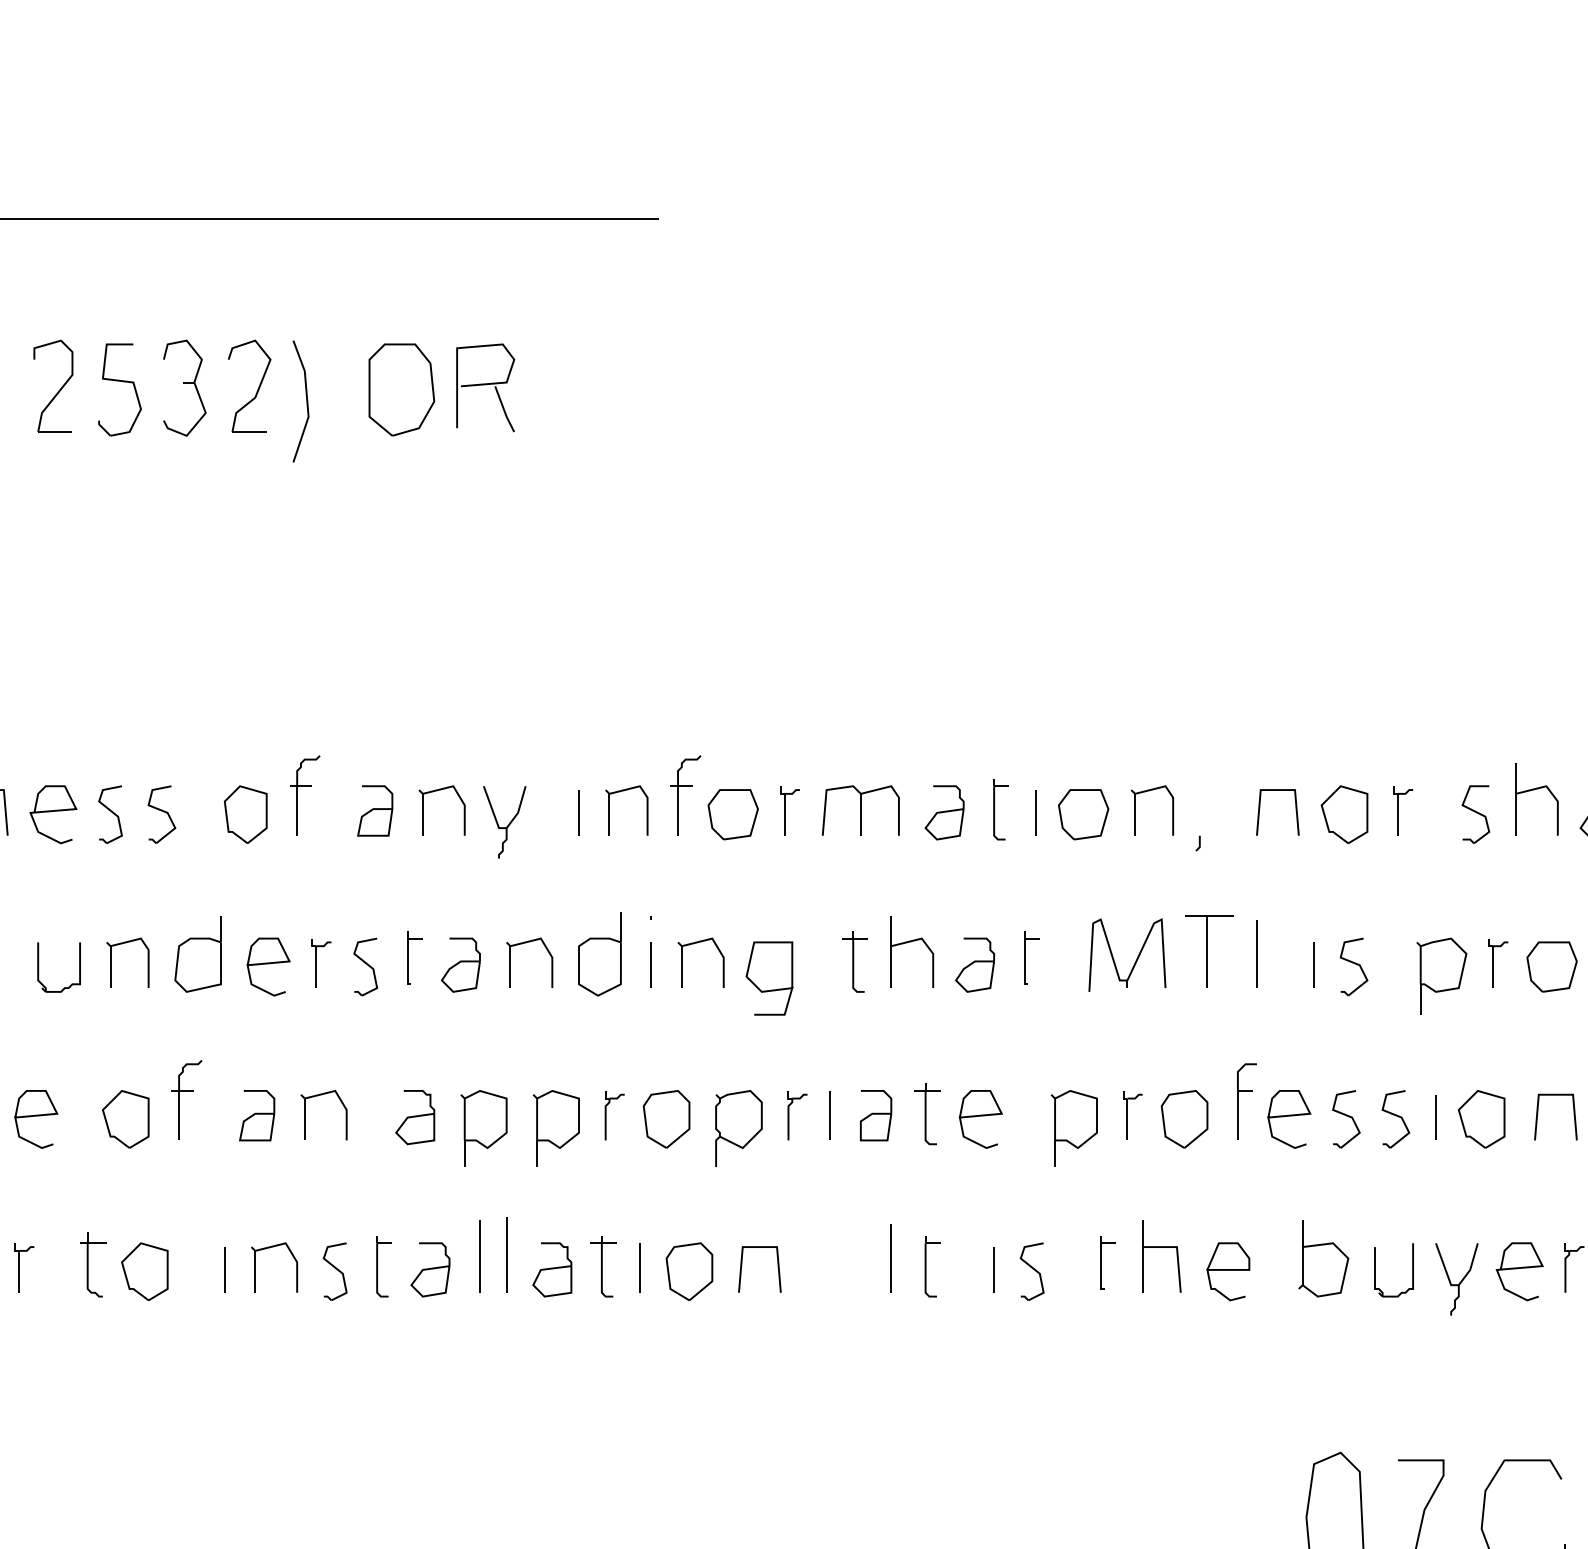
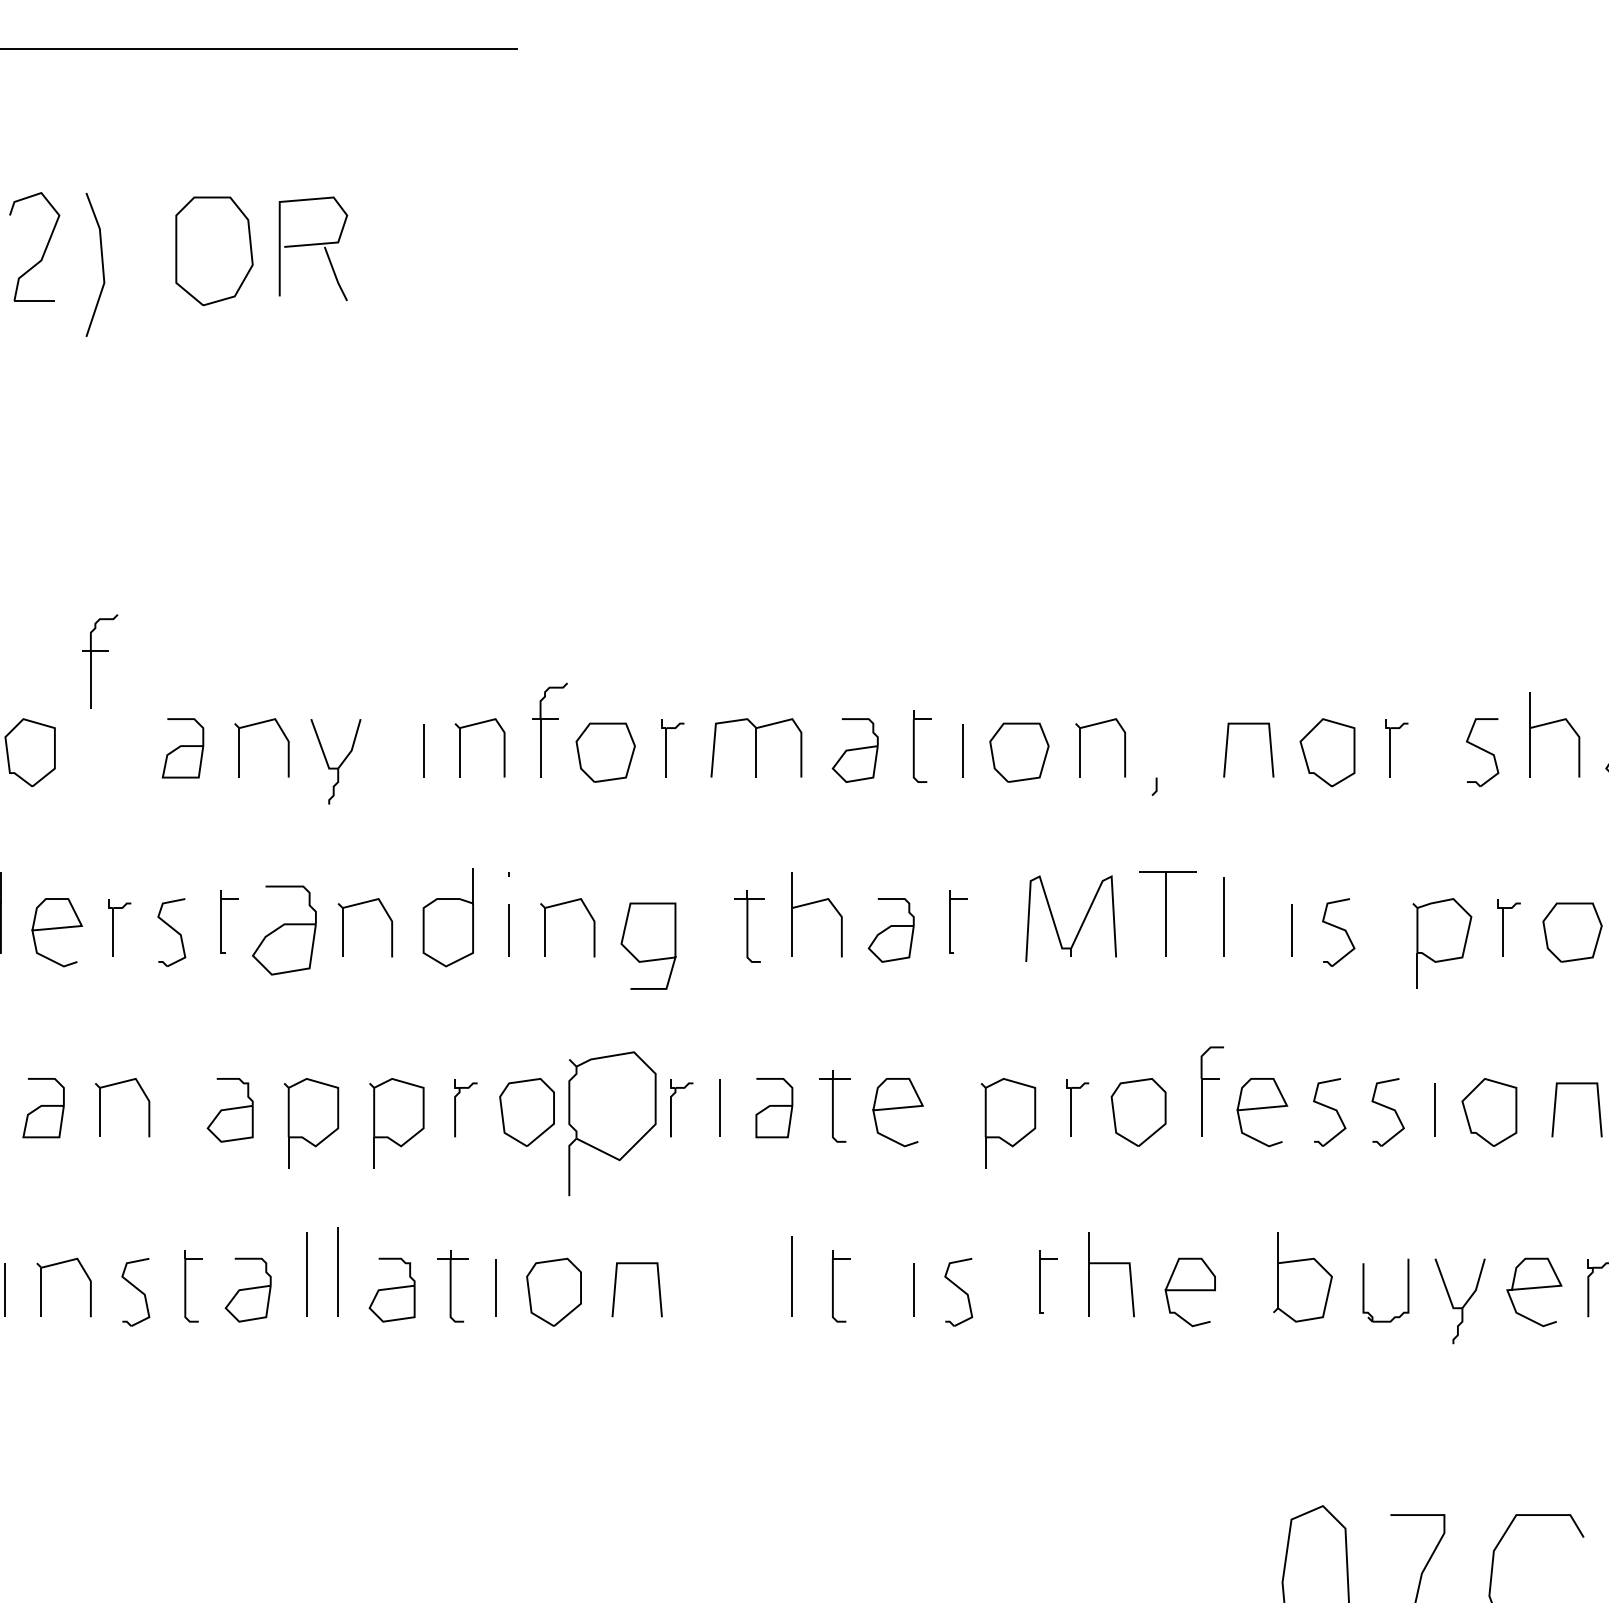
part: (297, 795) -> (91, 661), moved
part: (460, 964) -> (283, 929), size x1.4
part: (738, 1128) -> (611, 1123), size x1.6

